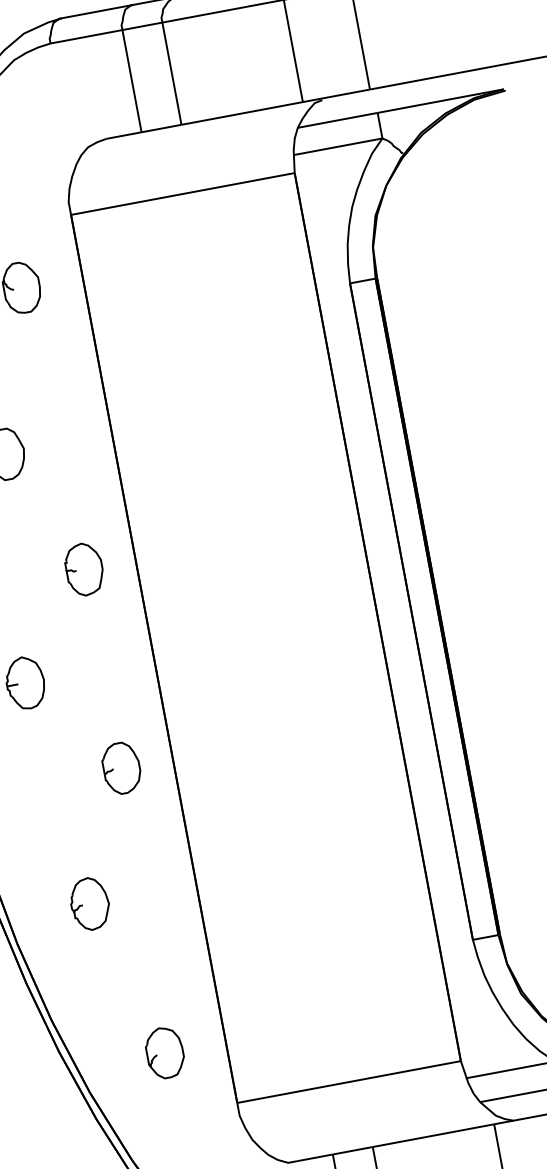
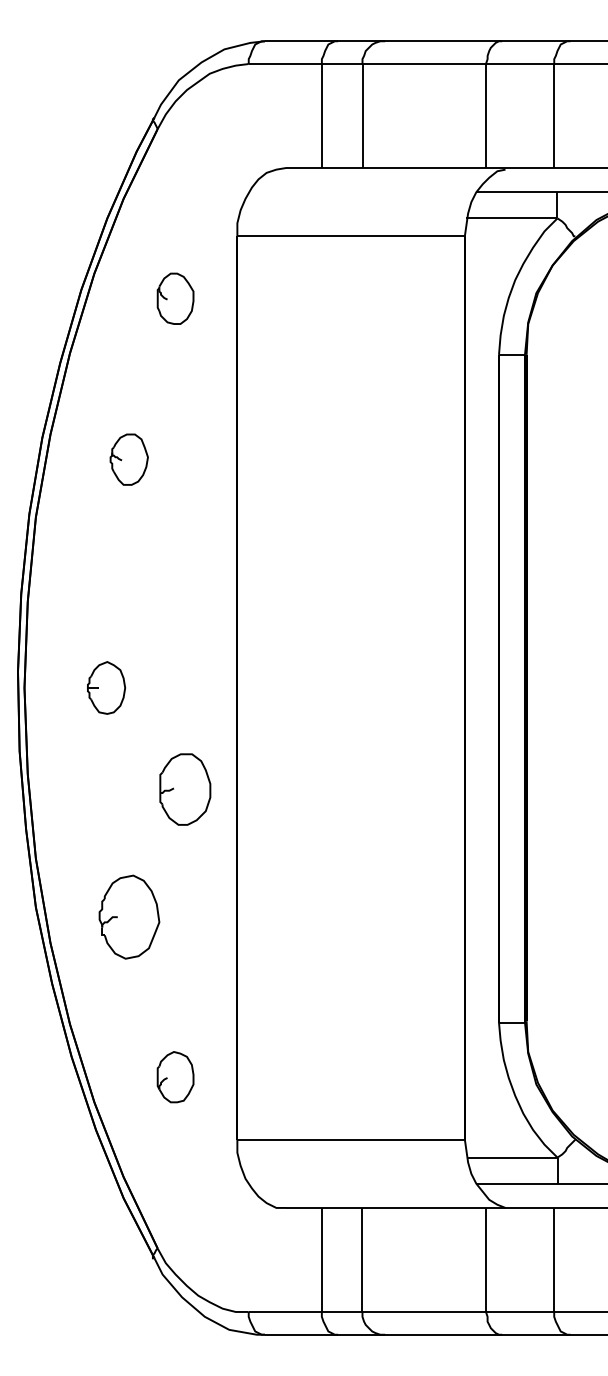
part: (84, 569) -> (185, 587), removed
part: (121, 768) -> (185, 789), size x1.4
part: (89, 903) -> (128, 916), size x1.6

